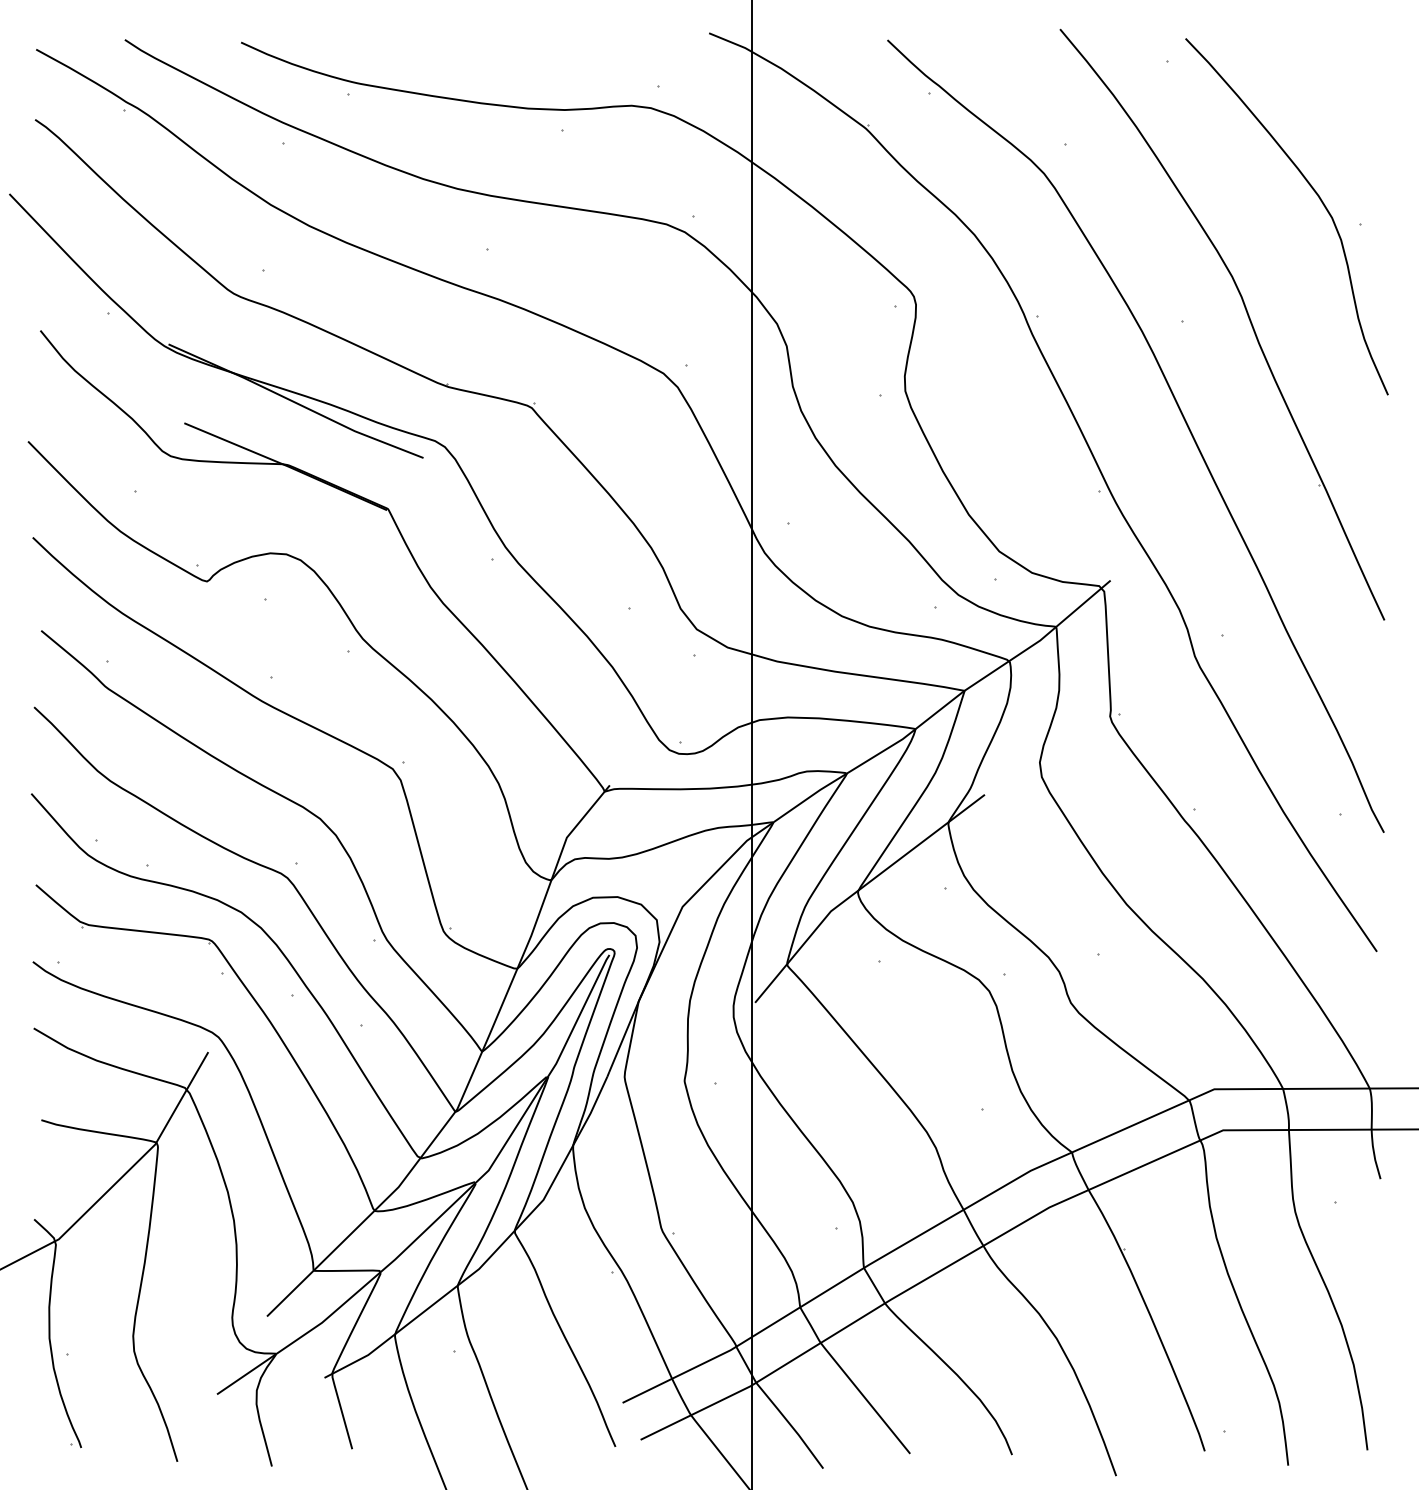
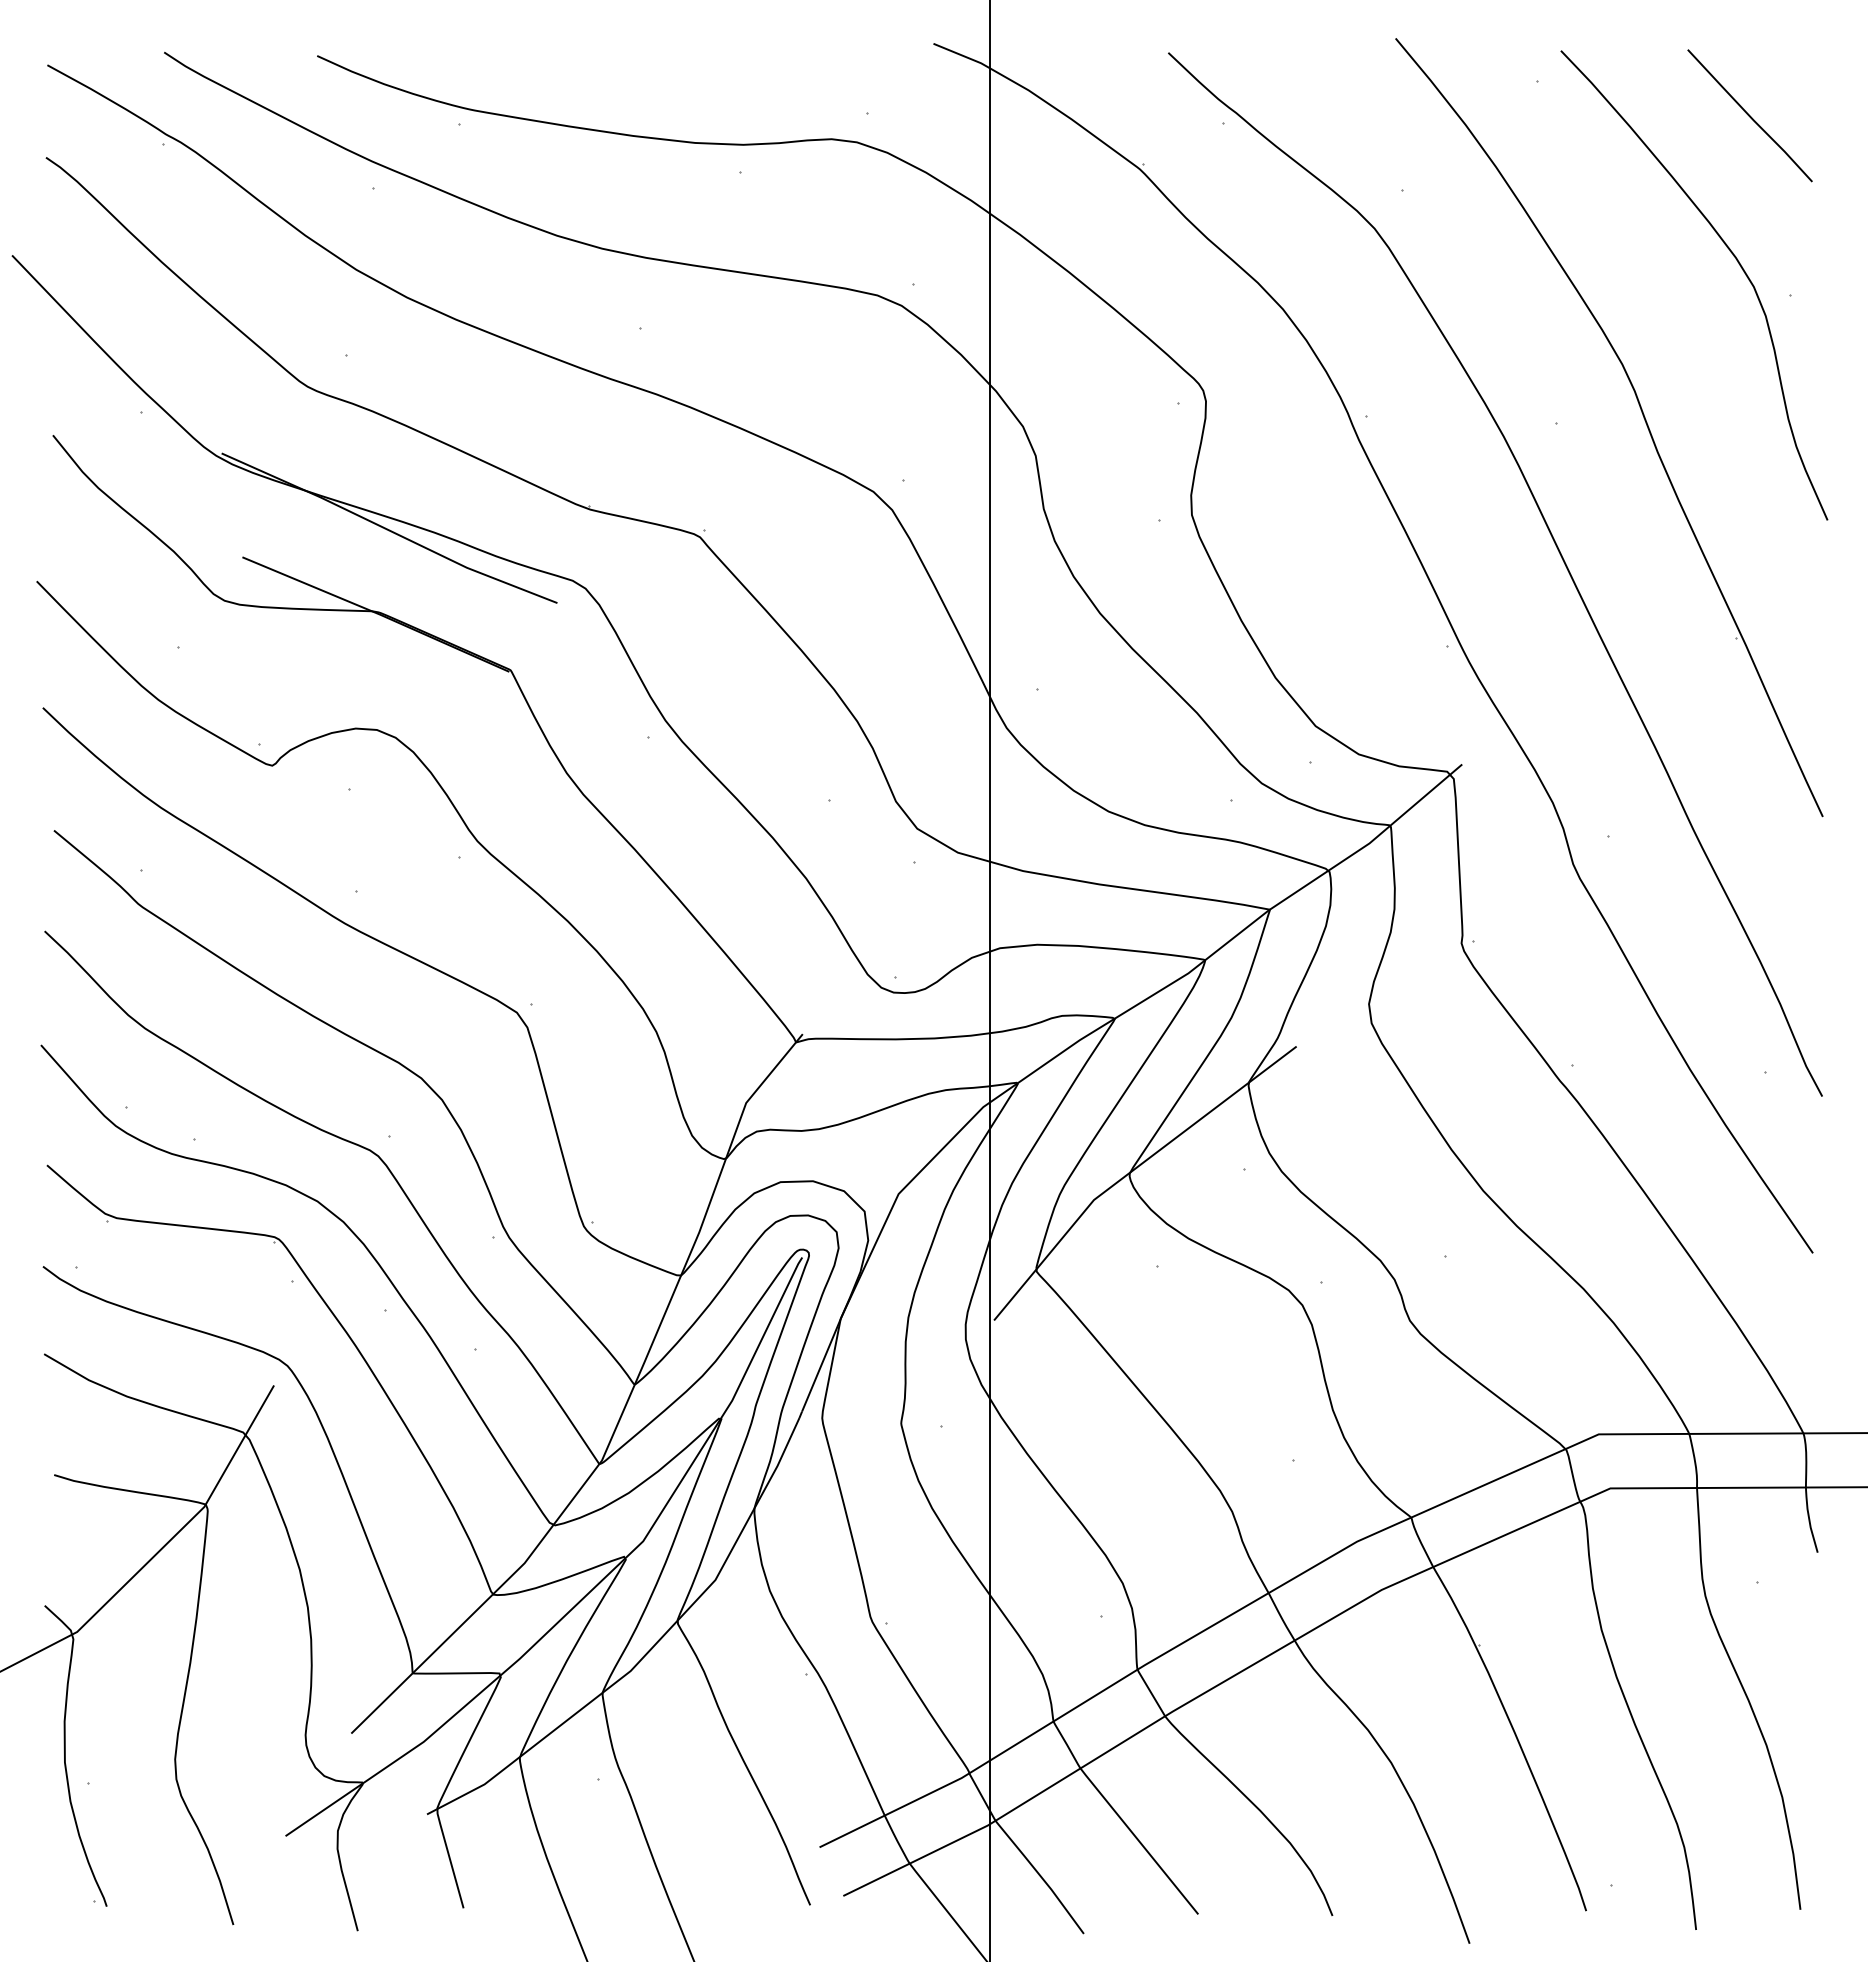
line: (1328, 87) -> (1749, 115), added

